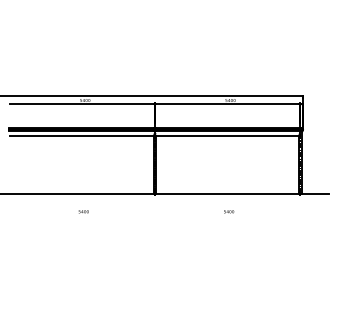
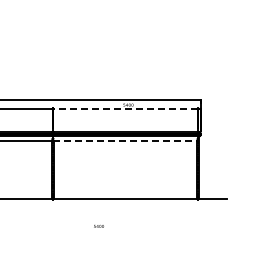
line: (227, 104) -> (125, 109), solid -> dashed
line: (227, 136) -> (125, 141), solid -> dashed
text: (229, 211) -> (99, 226), moved

